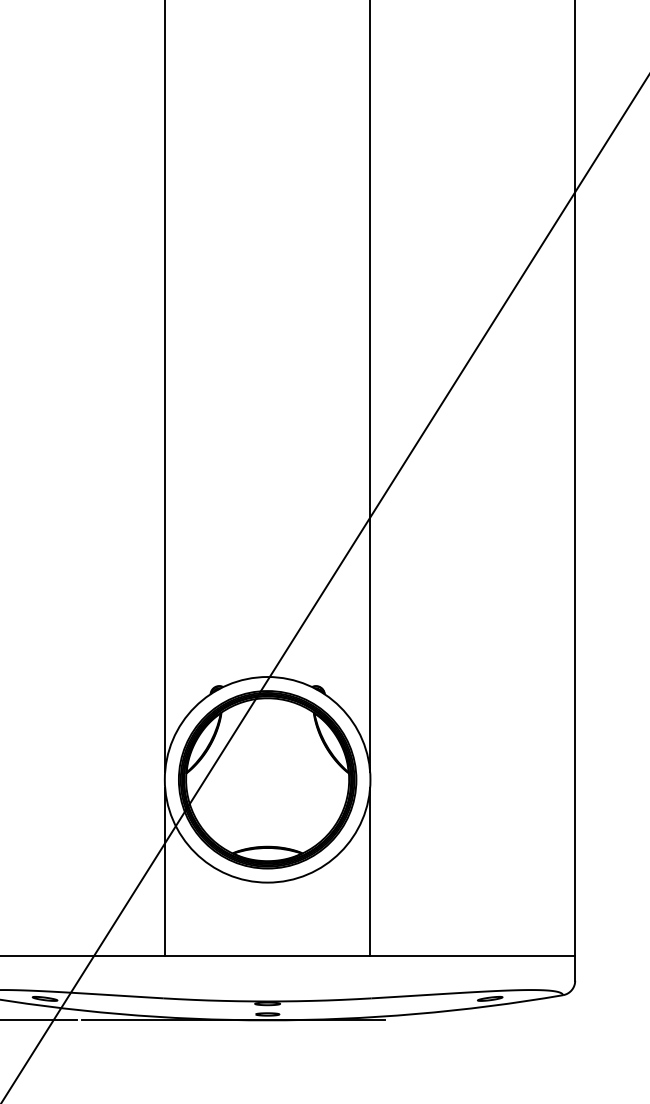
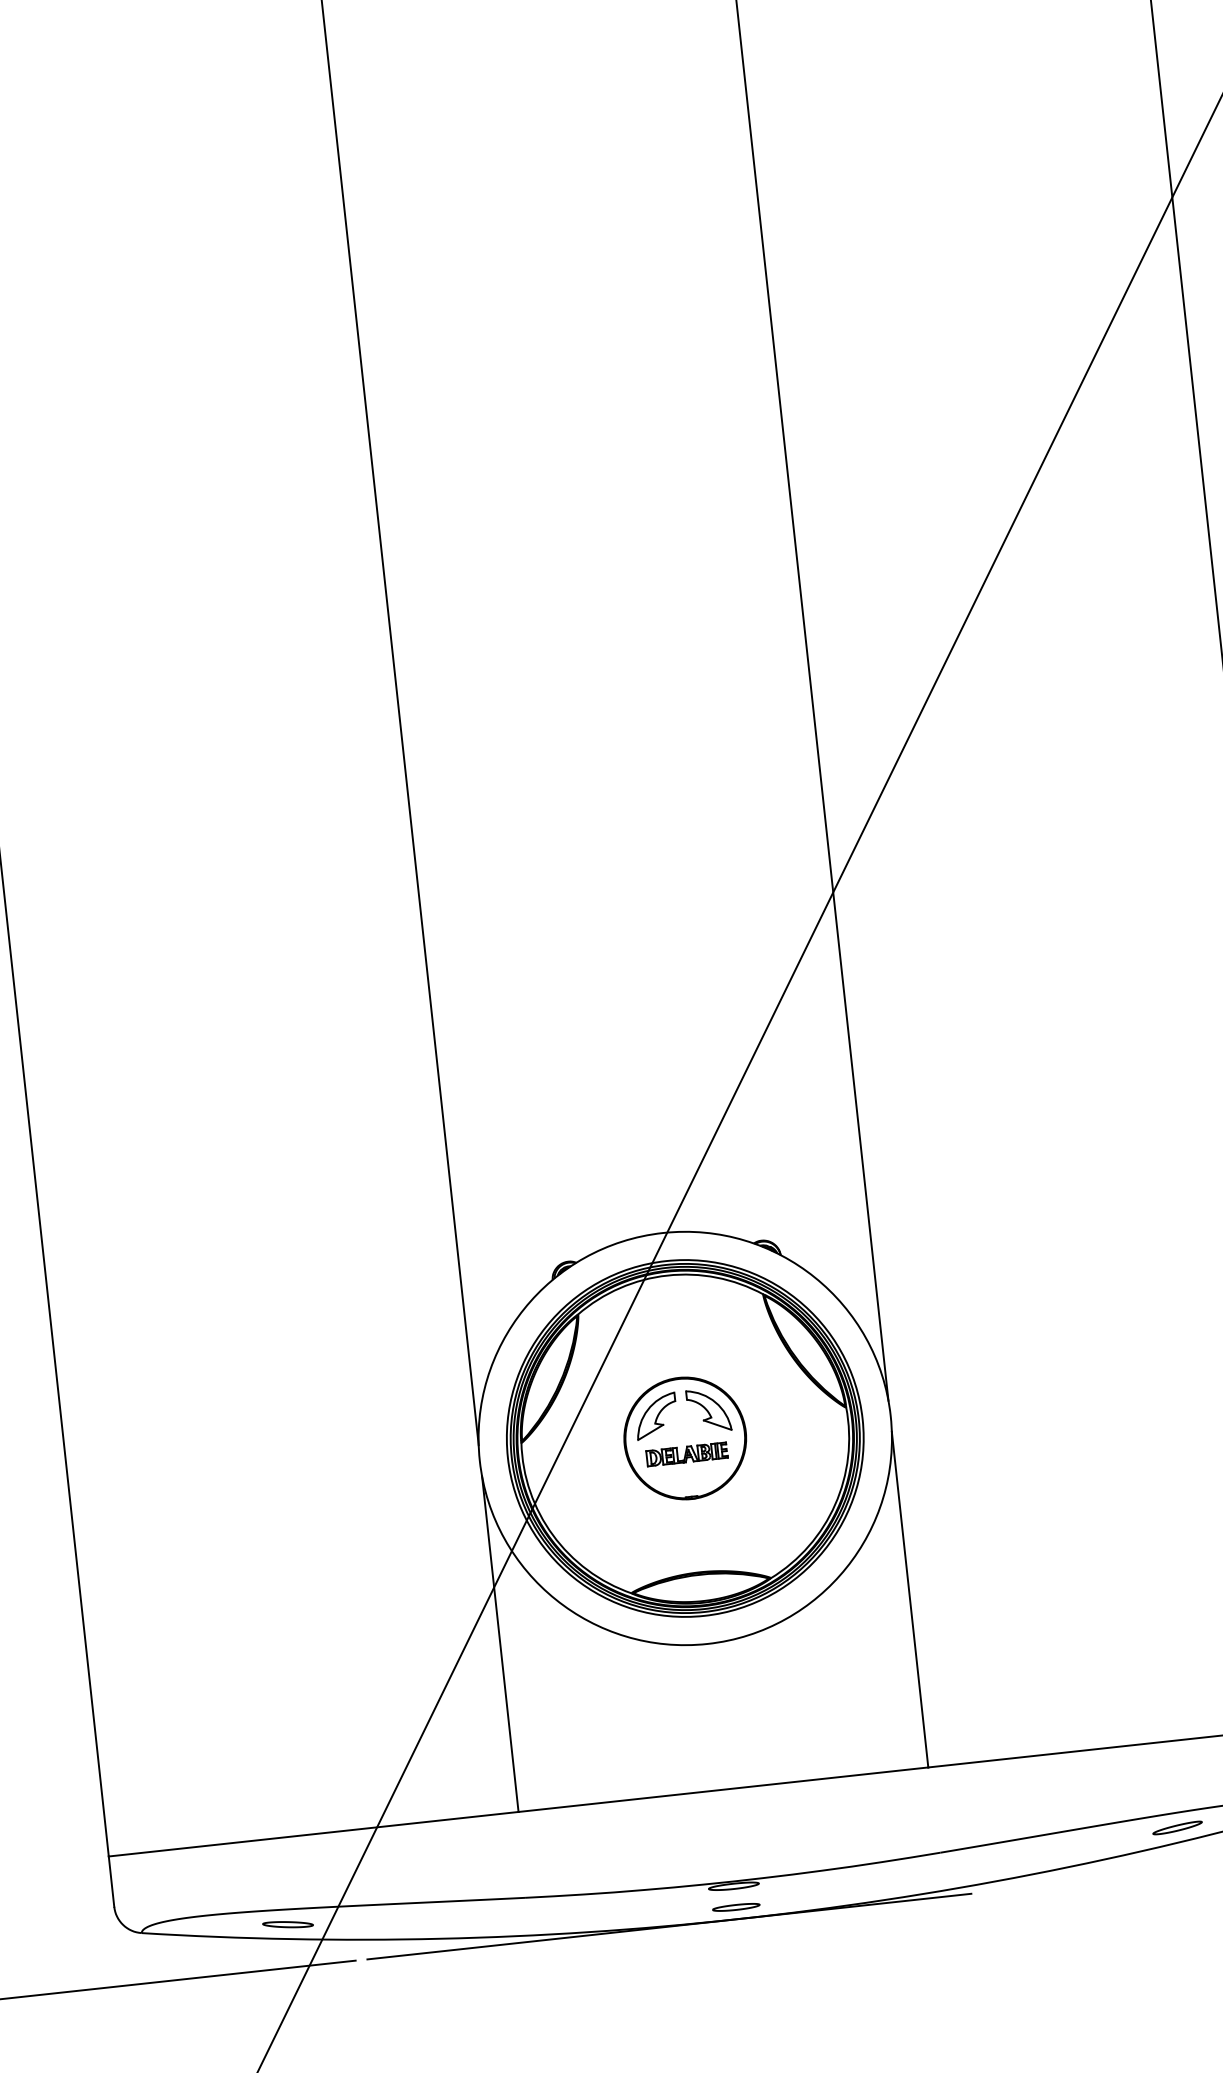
part: (267, 779) -> (684, 1437), added

